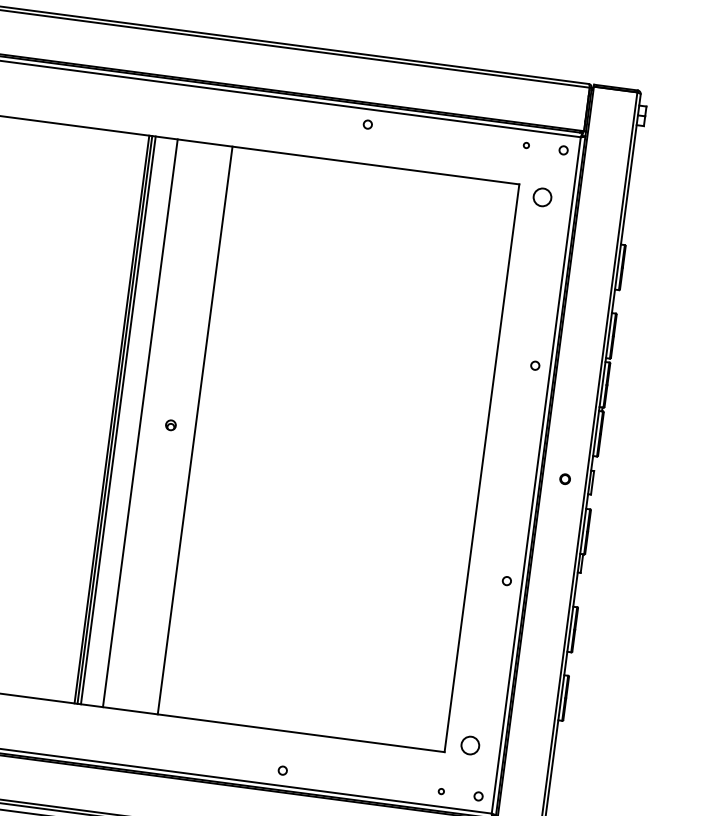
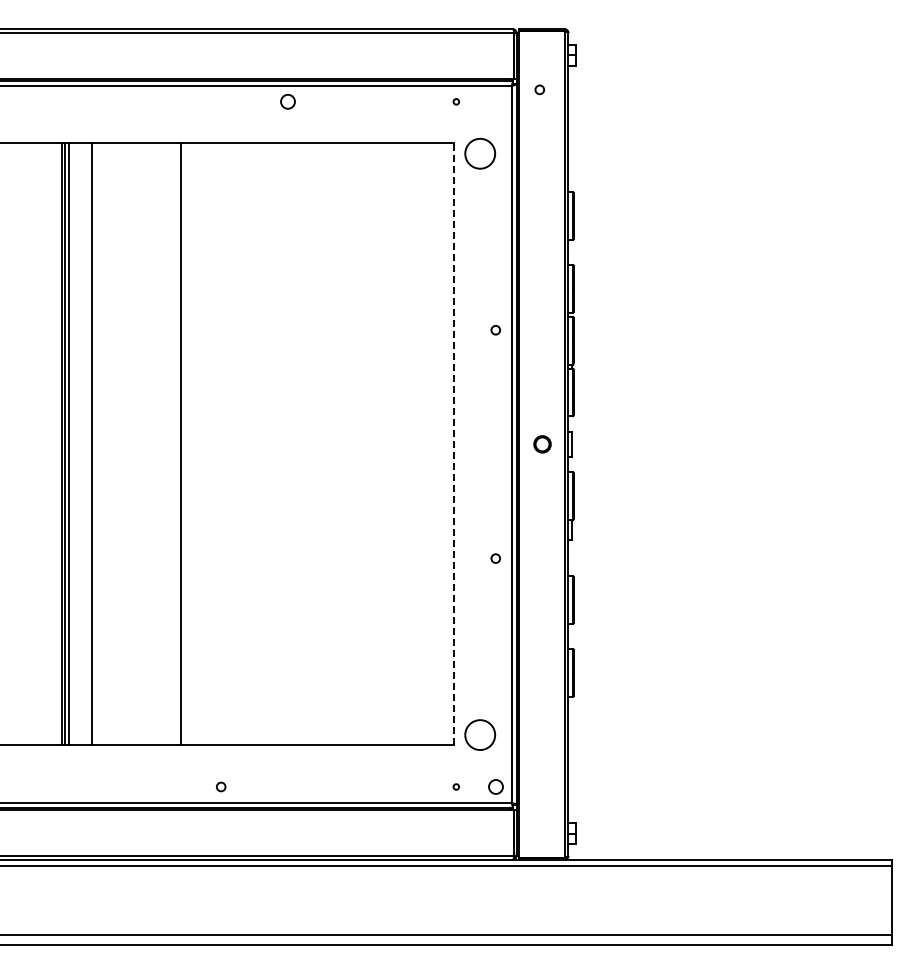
circle: (368, 124) -> (288, 101), size x1.6
circle: (563, 150) -> (539, 89), moved
circle: (541, 197) -> (479, 153), size x1.6
part: (171, 425) -> (124, 442), removed
line: (195, 430) -> (181, 444), moved
line: (482, 467) -> (454, 443), solid -> dashed
circle: (565, 479) -> (542, 444), size x1.6
circle: (469, 744) -> (479, 734), size x1.6
circle: (283, 770) -> (221, 786), moved
circle: (478, 795) -> (495, 786), size x1.6

